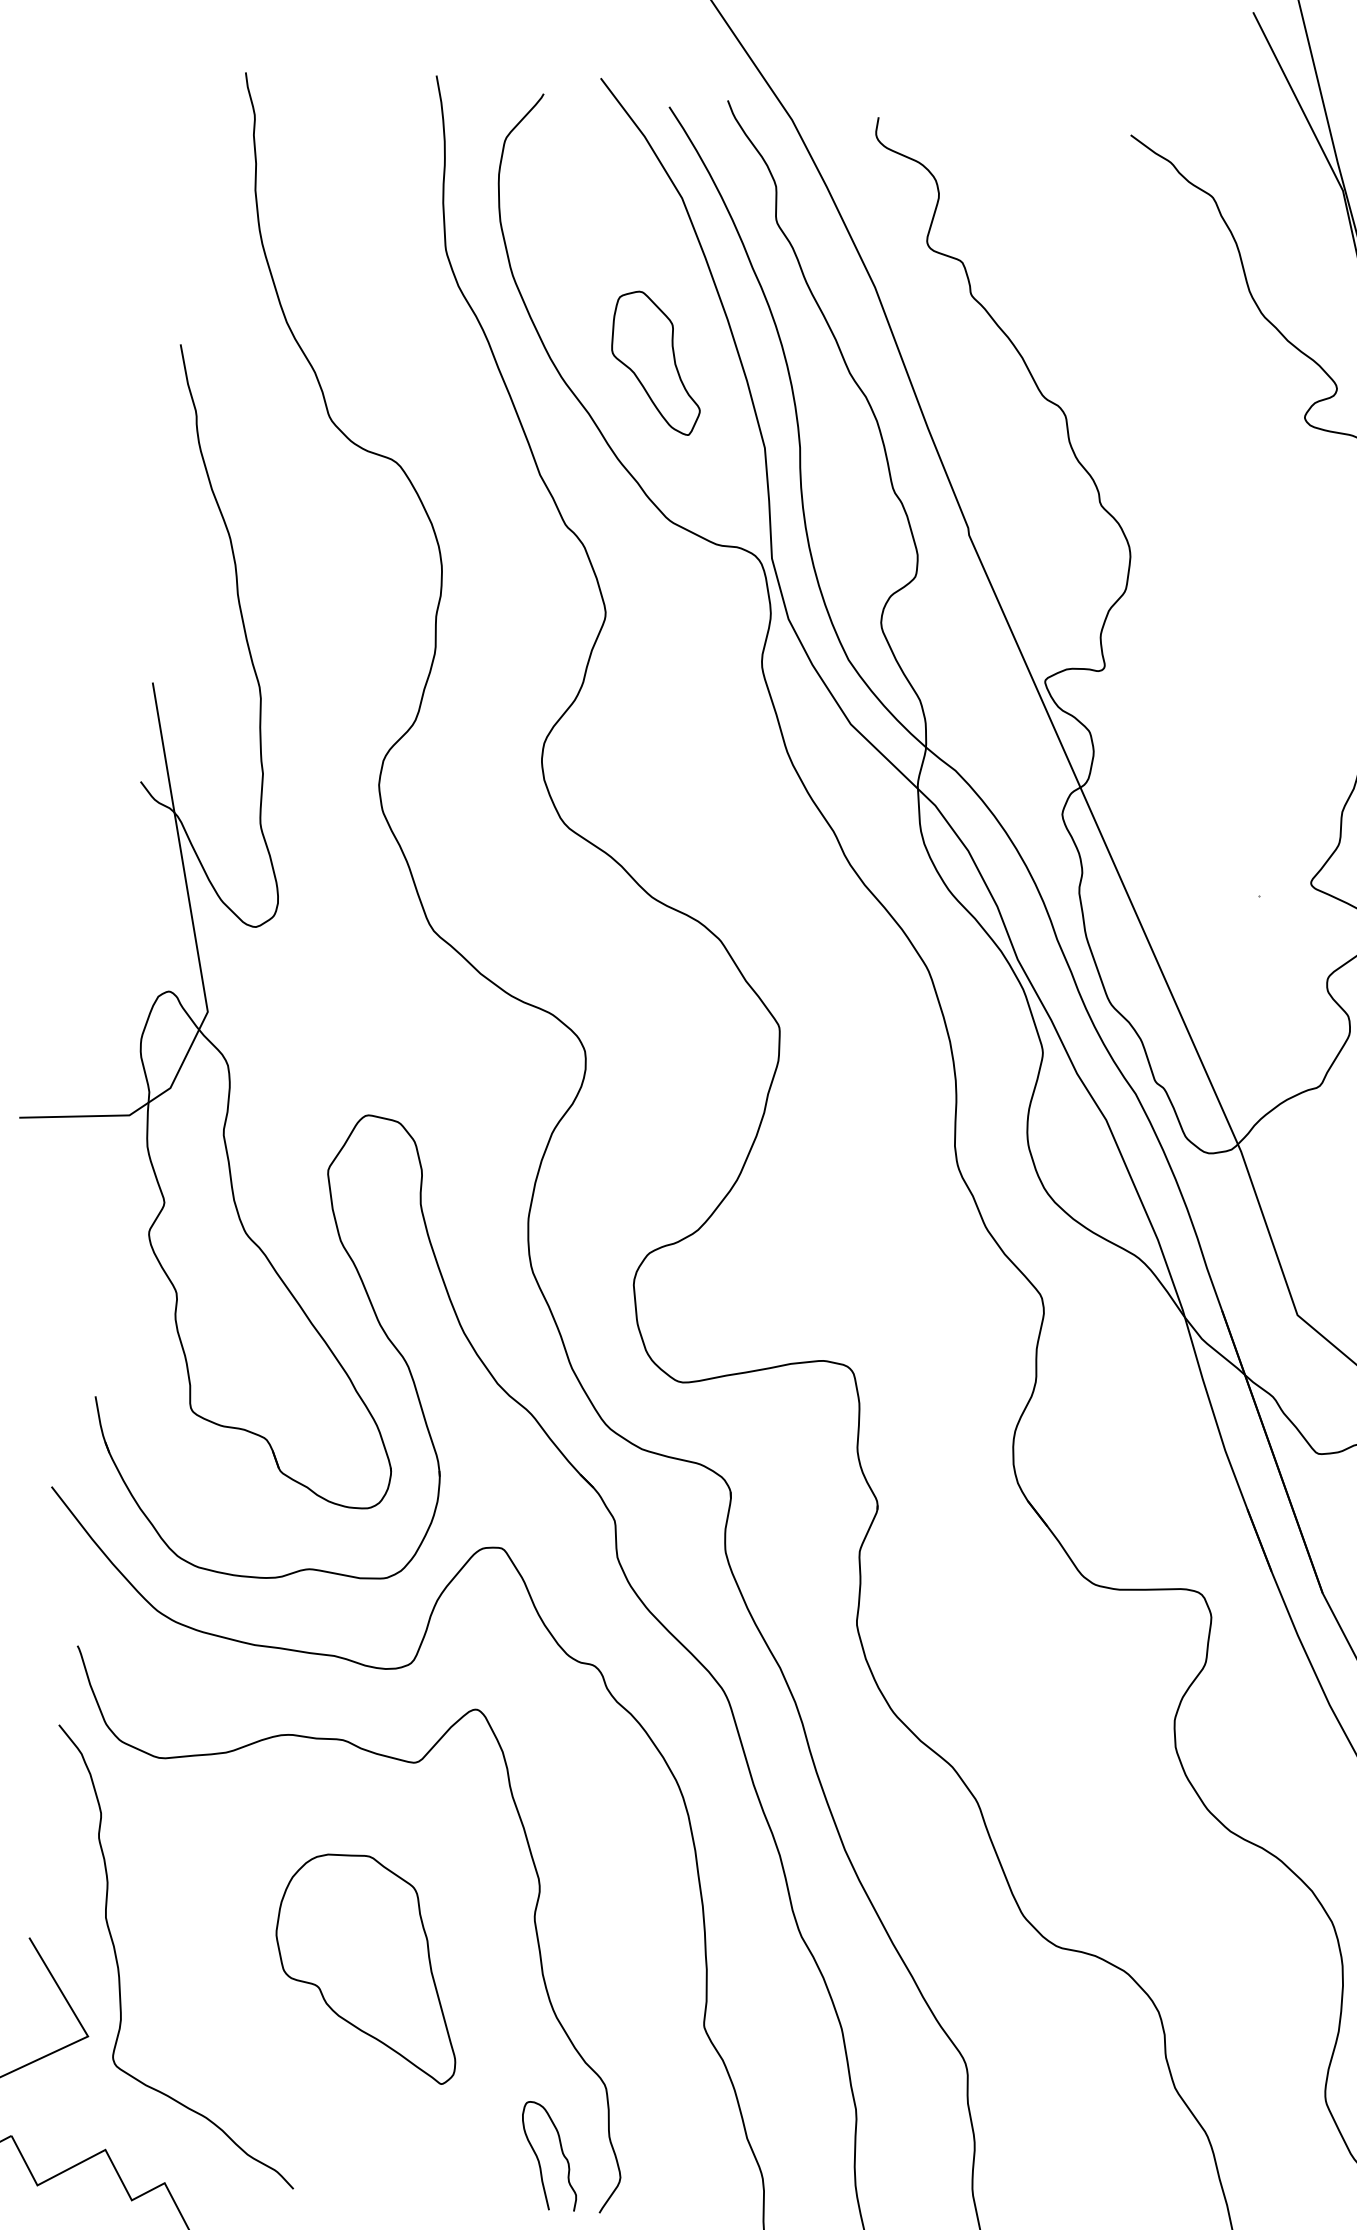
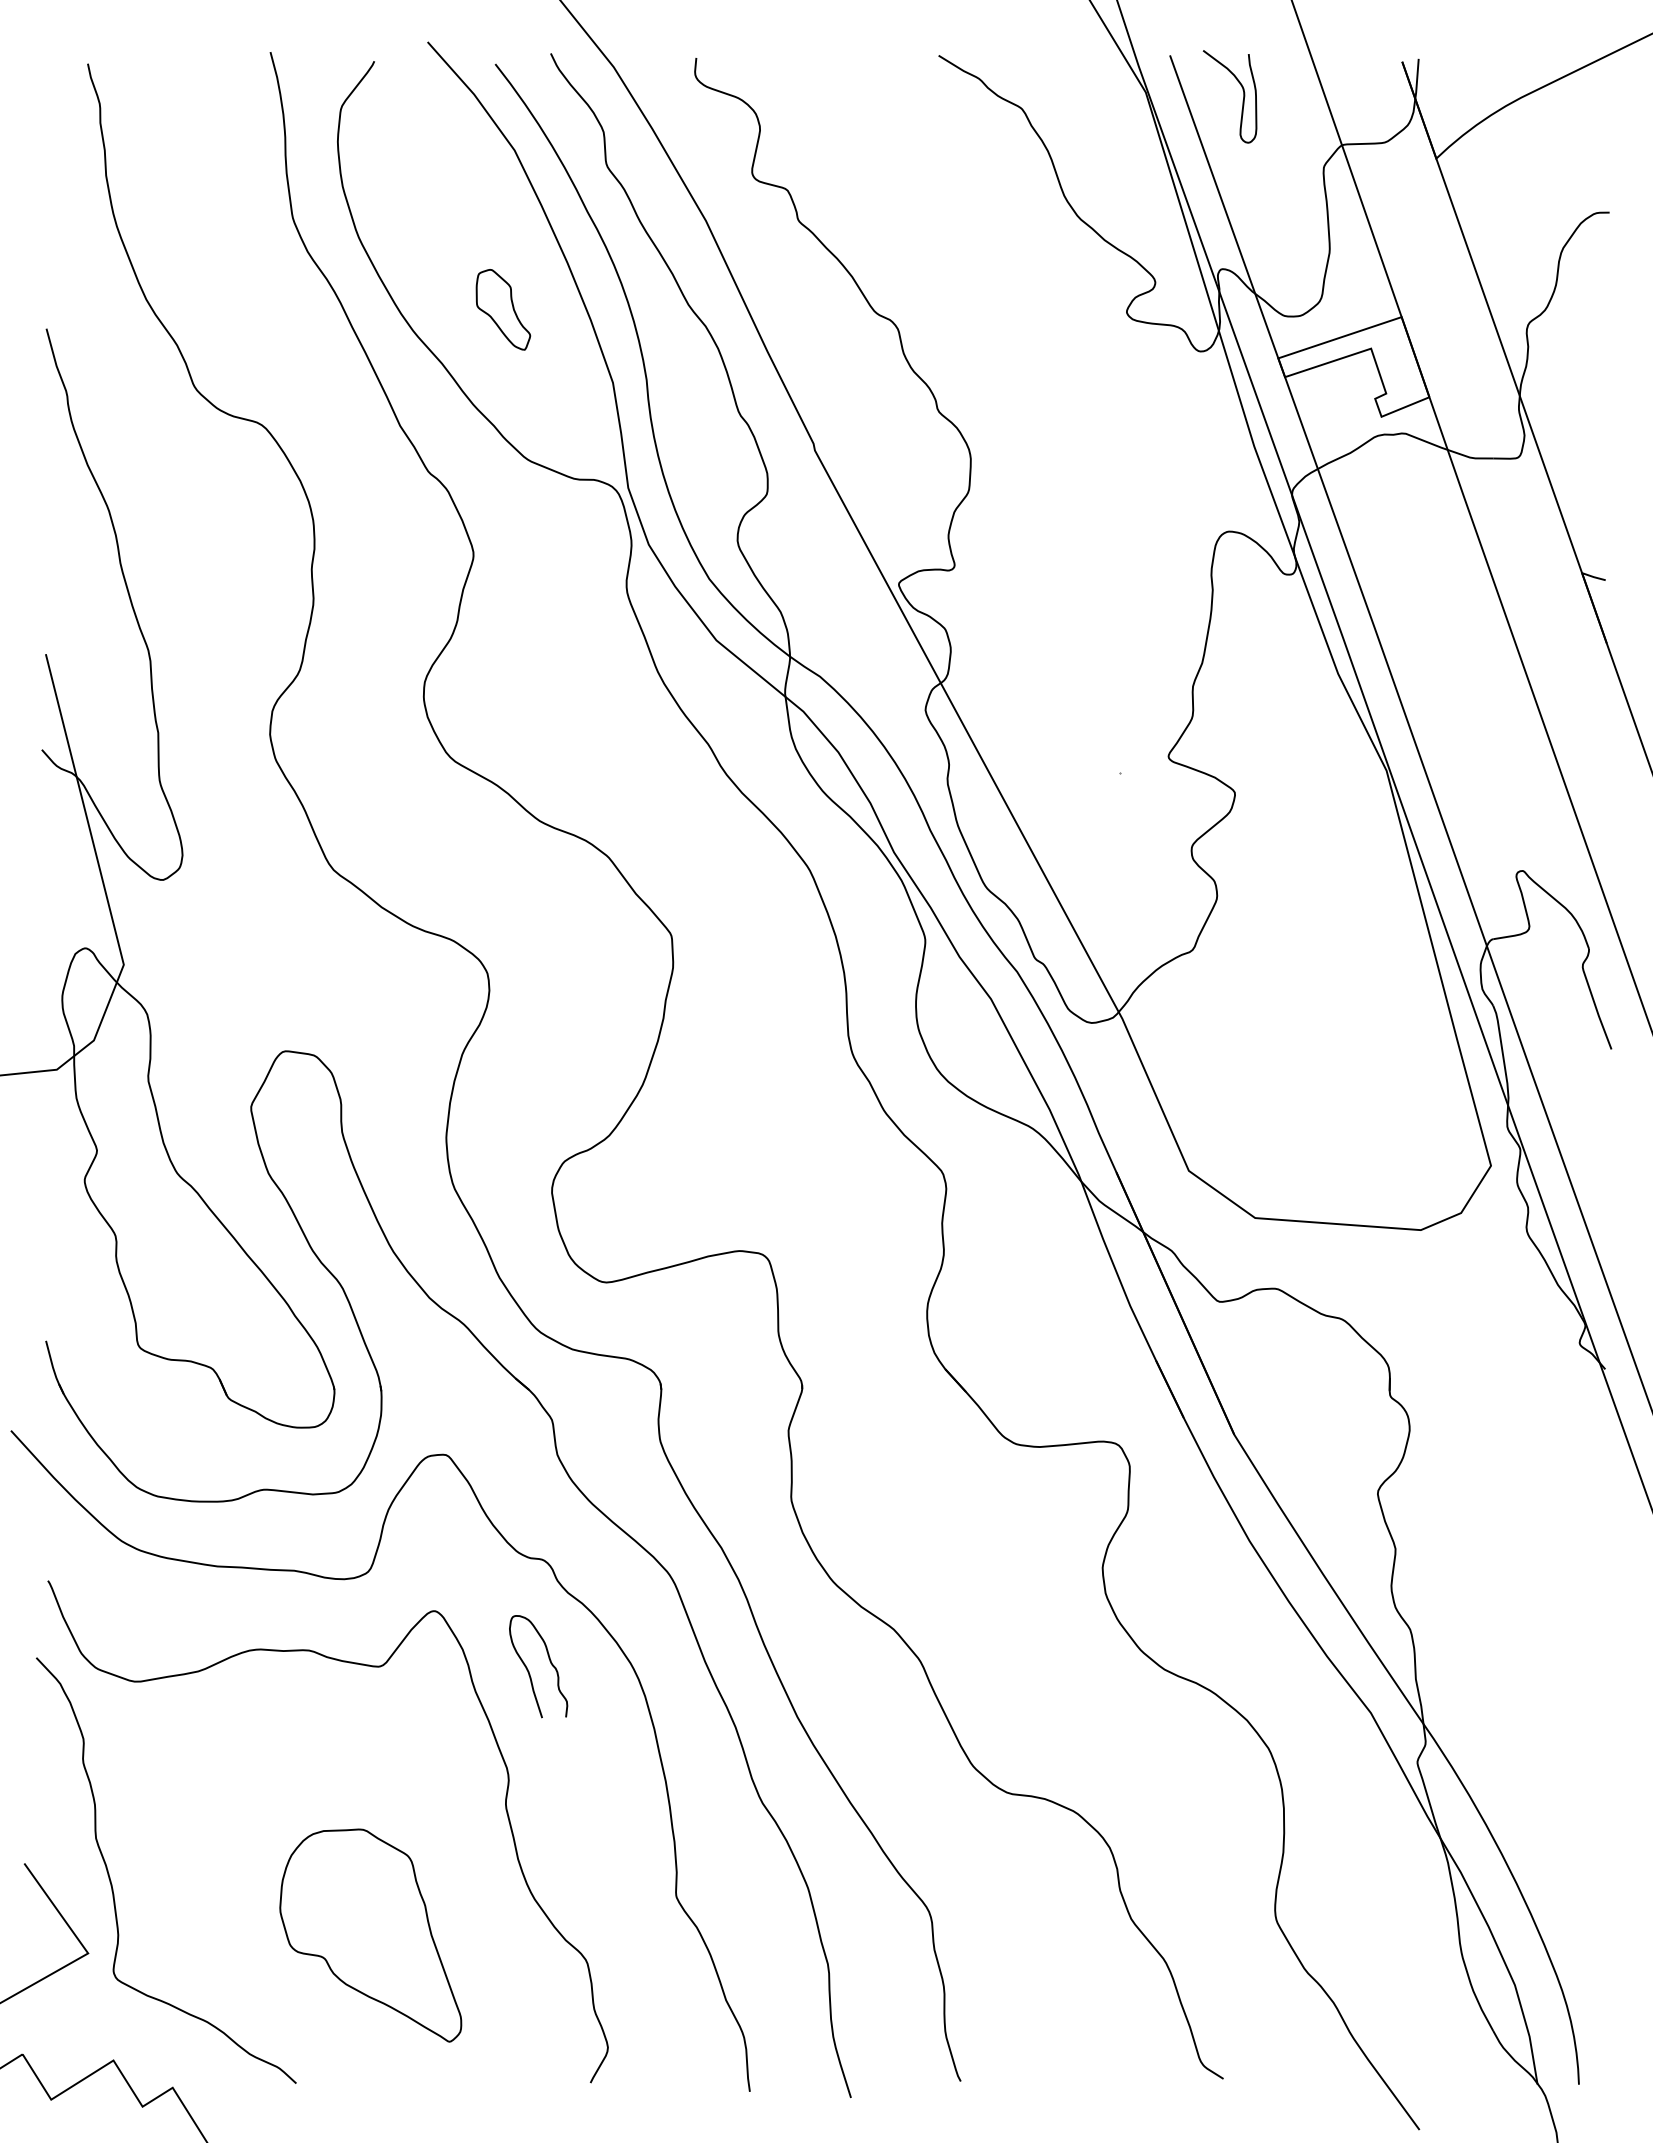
part: (657, 362) -> (503, 309), size x0.6
part: (368, 1967) -> (370, 1935), moved
curve: (539, 2160) -> (529, 1671), moved

